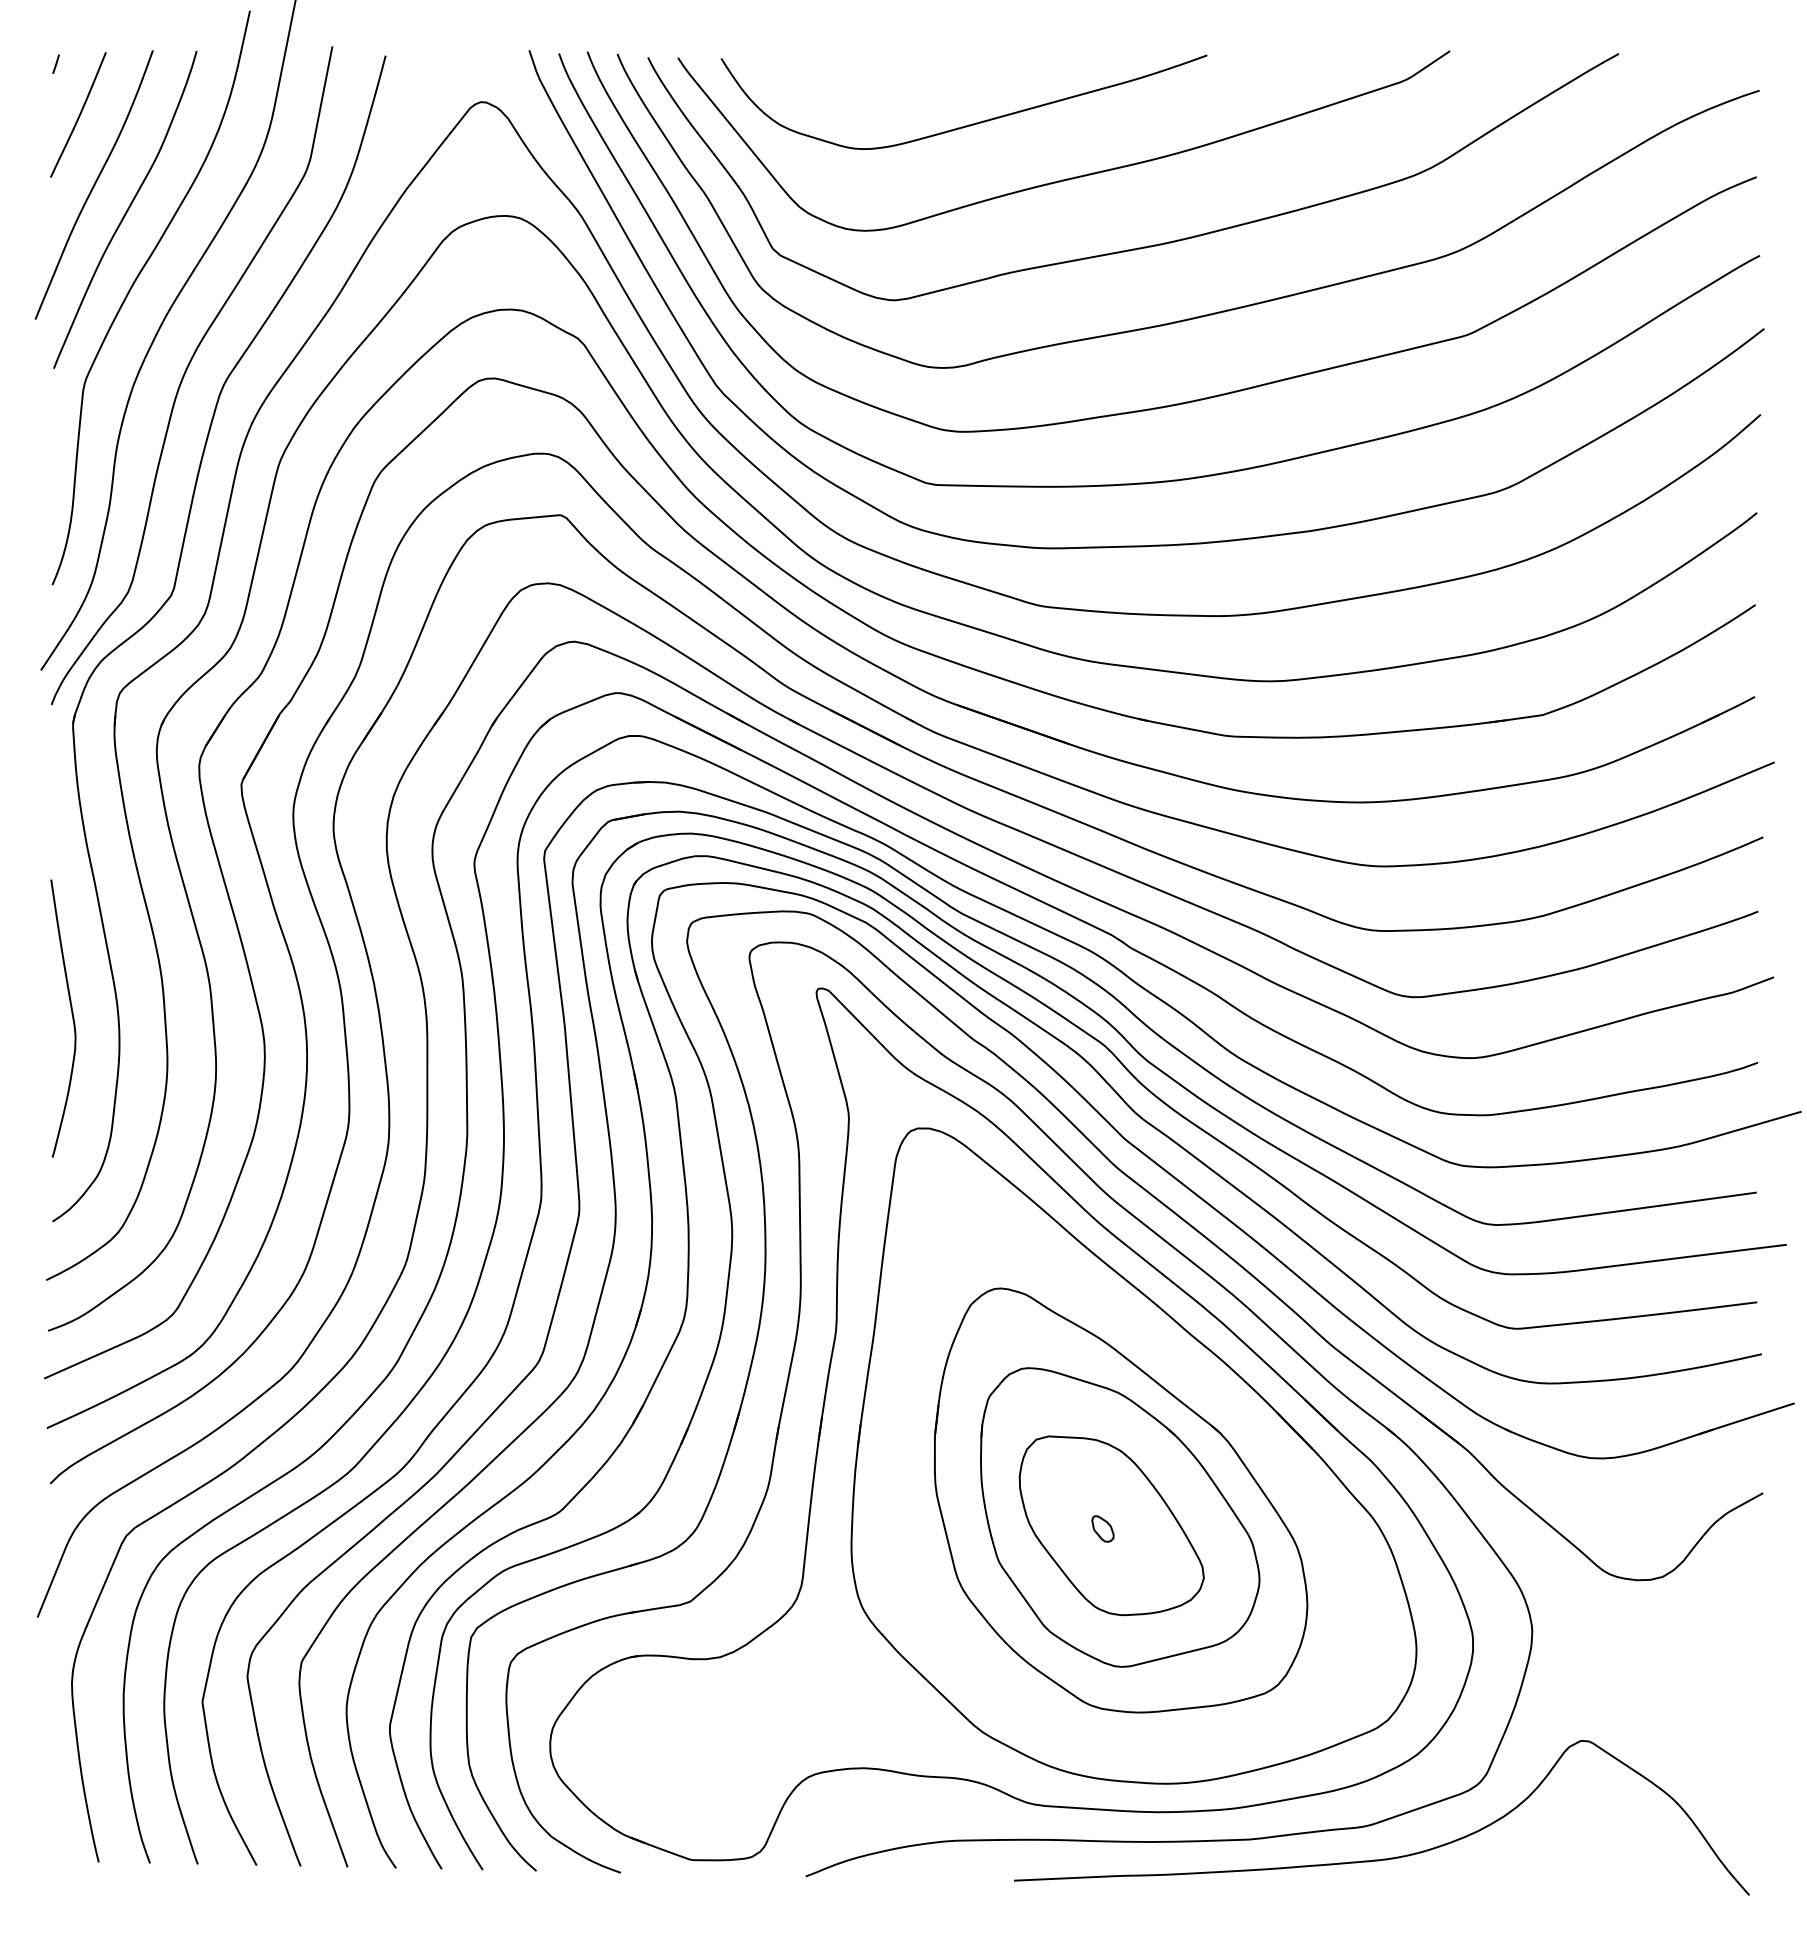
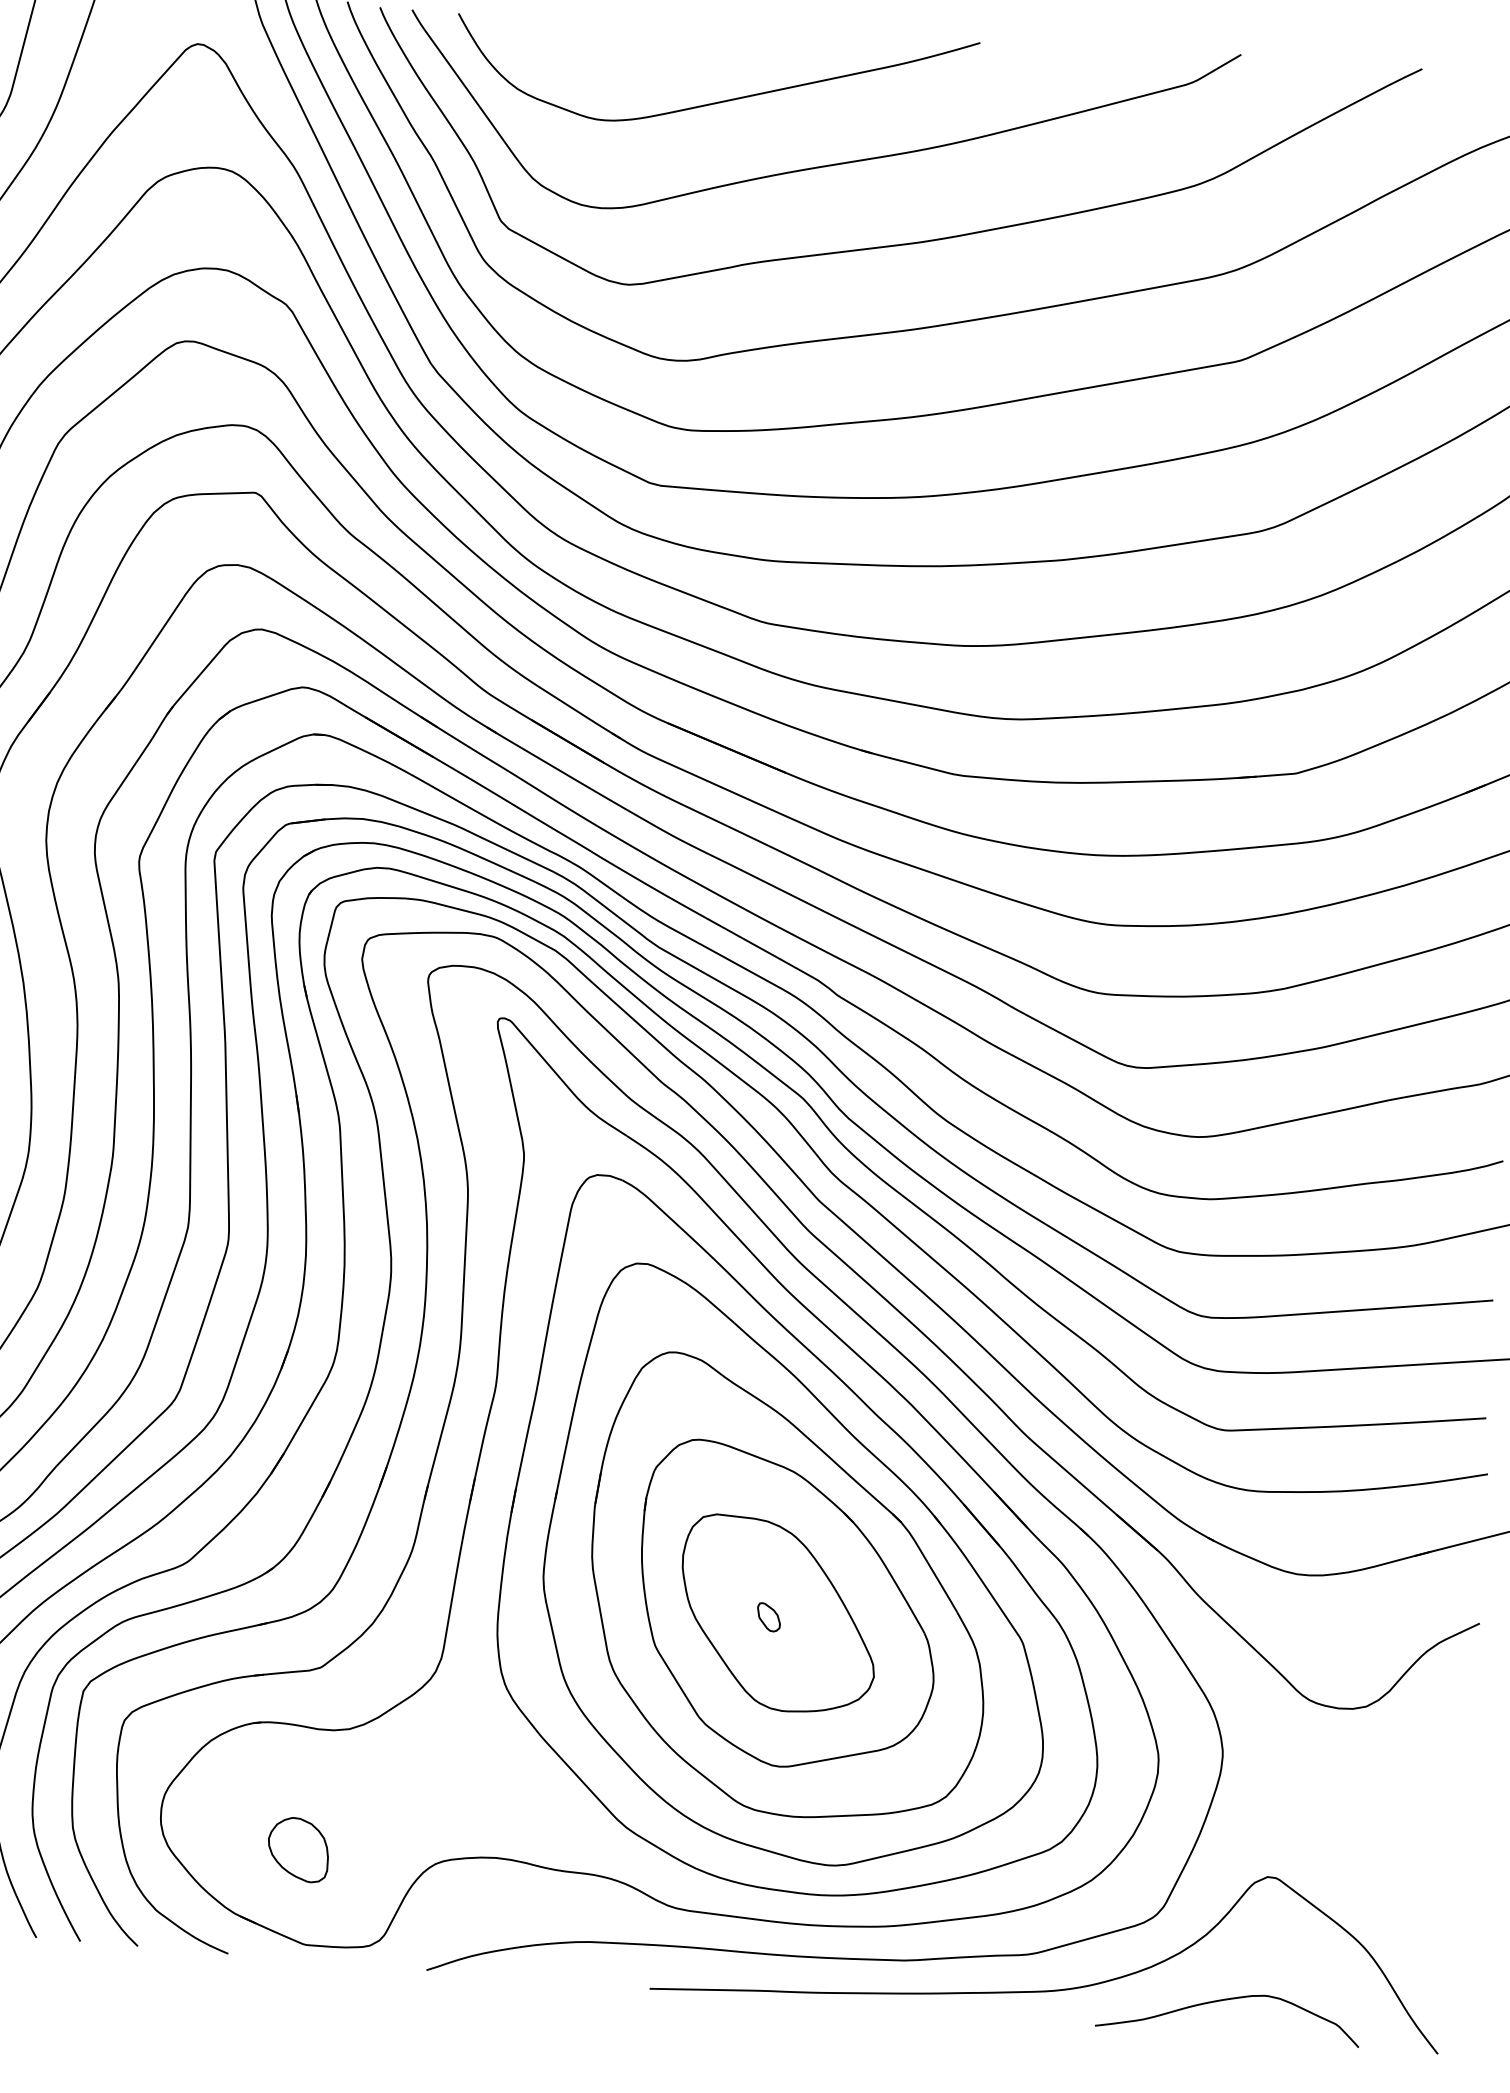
part: (1127, 1481) -> (798, 1568), added
part: (679, 1772) -> (298, 1850), added
curve: (1548, 1858) -> (1224, 2001), added

